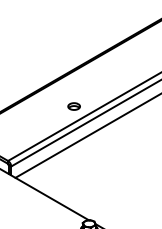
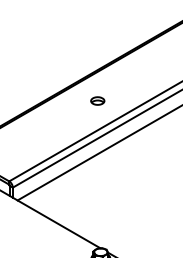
part: (73, 106) -> (97, 100), moved

